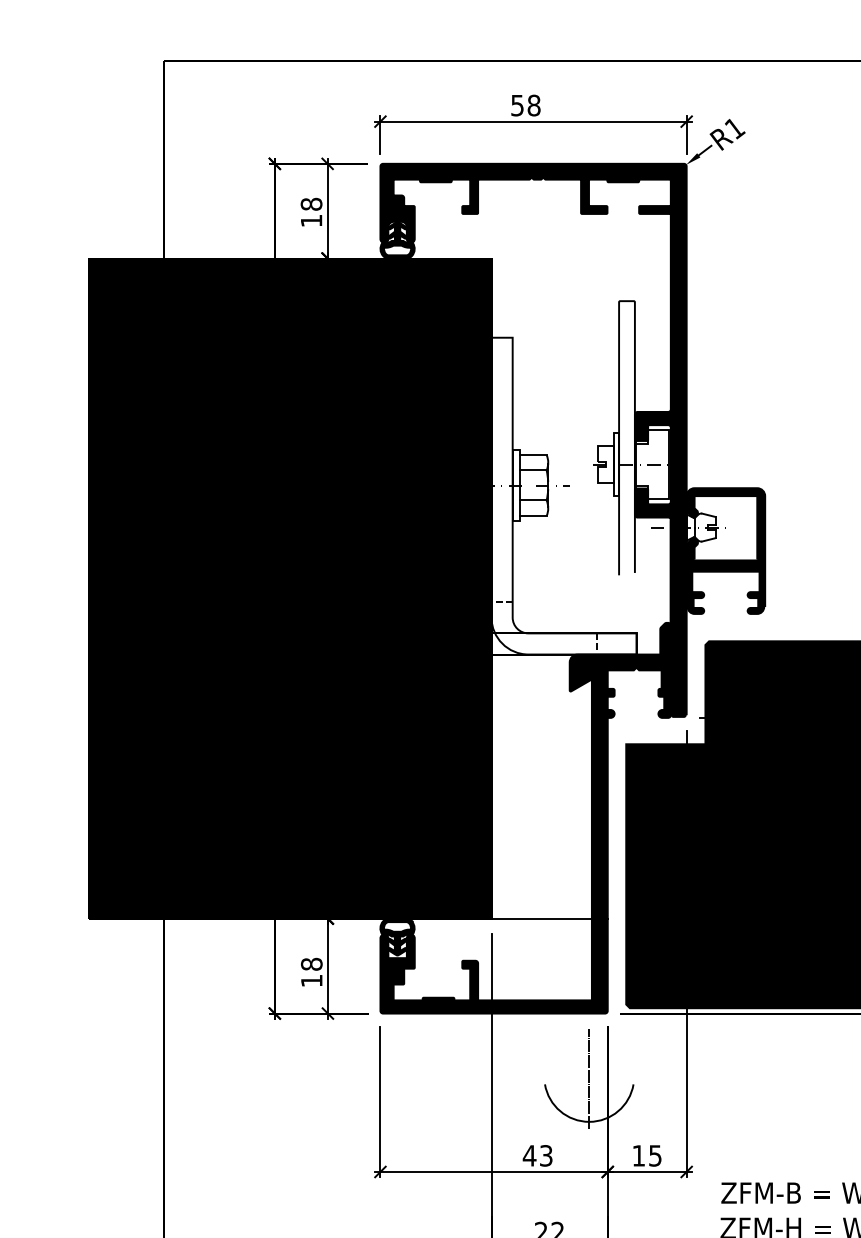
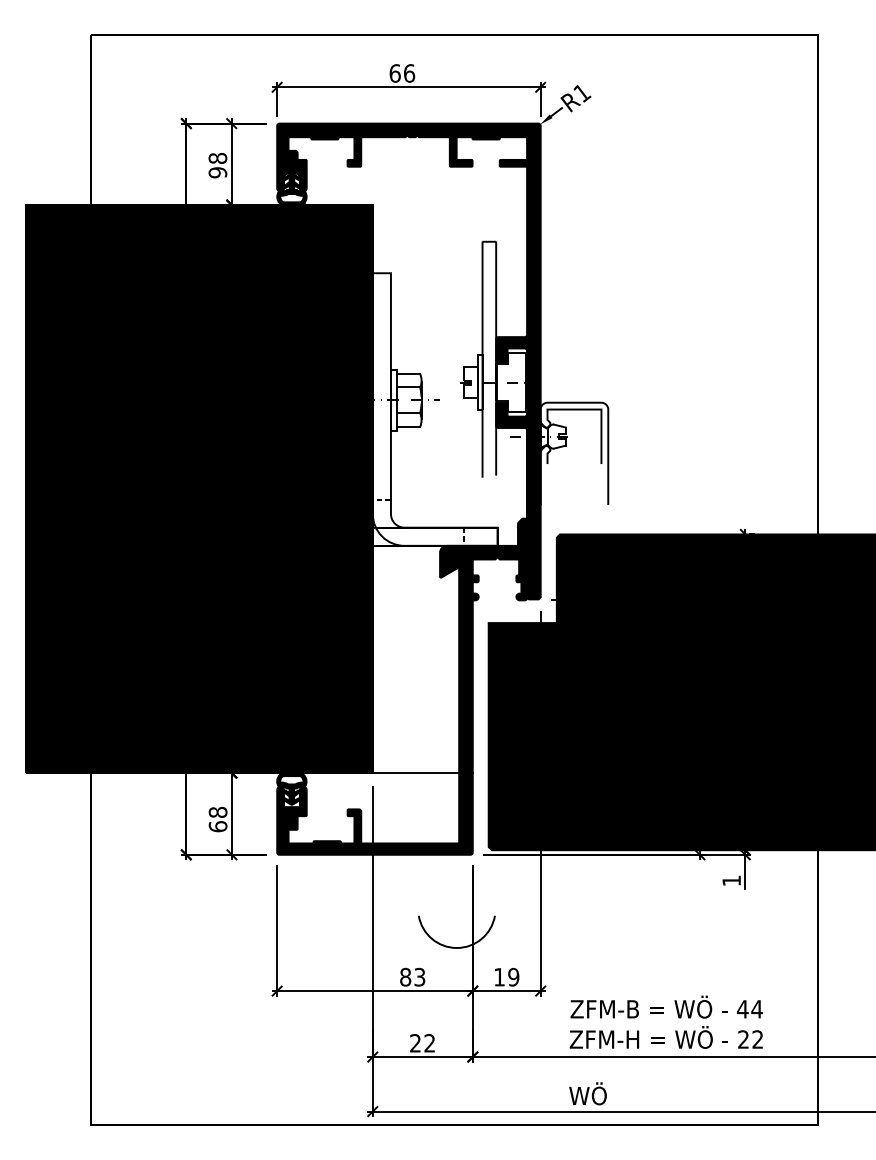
text: (526, 105) -> (402, 73), 58 -> 66
text: (311, 220) -> (217, 172), 18 -> 98
fill: (725, 550) -> (574, 456), removed
text: (311, 980) -> (217, 826), 18 -> 68
line: (588, 1078) -> (456, 910), removed
text: (529, 1154) -> (405, 976), 43 -> 83
text: (655, 1154) -> (513, 976), 15 -> 19

